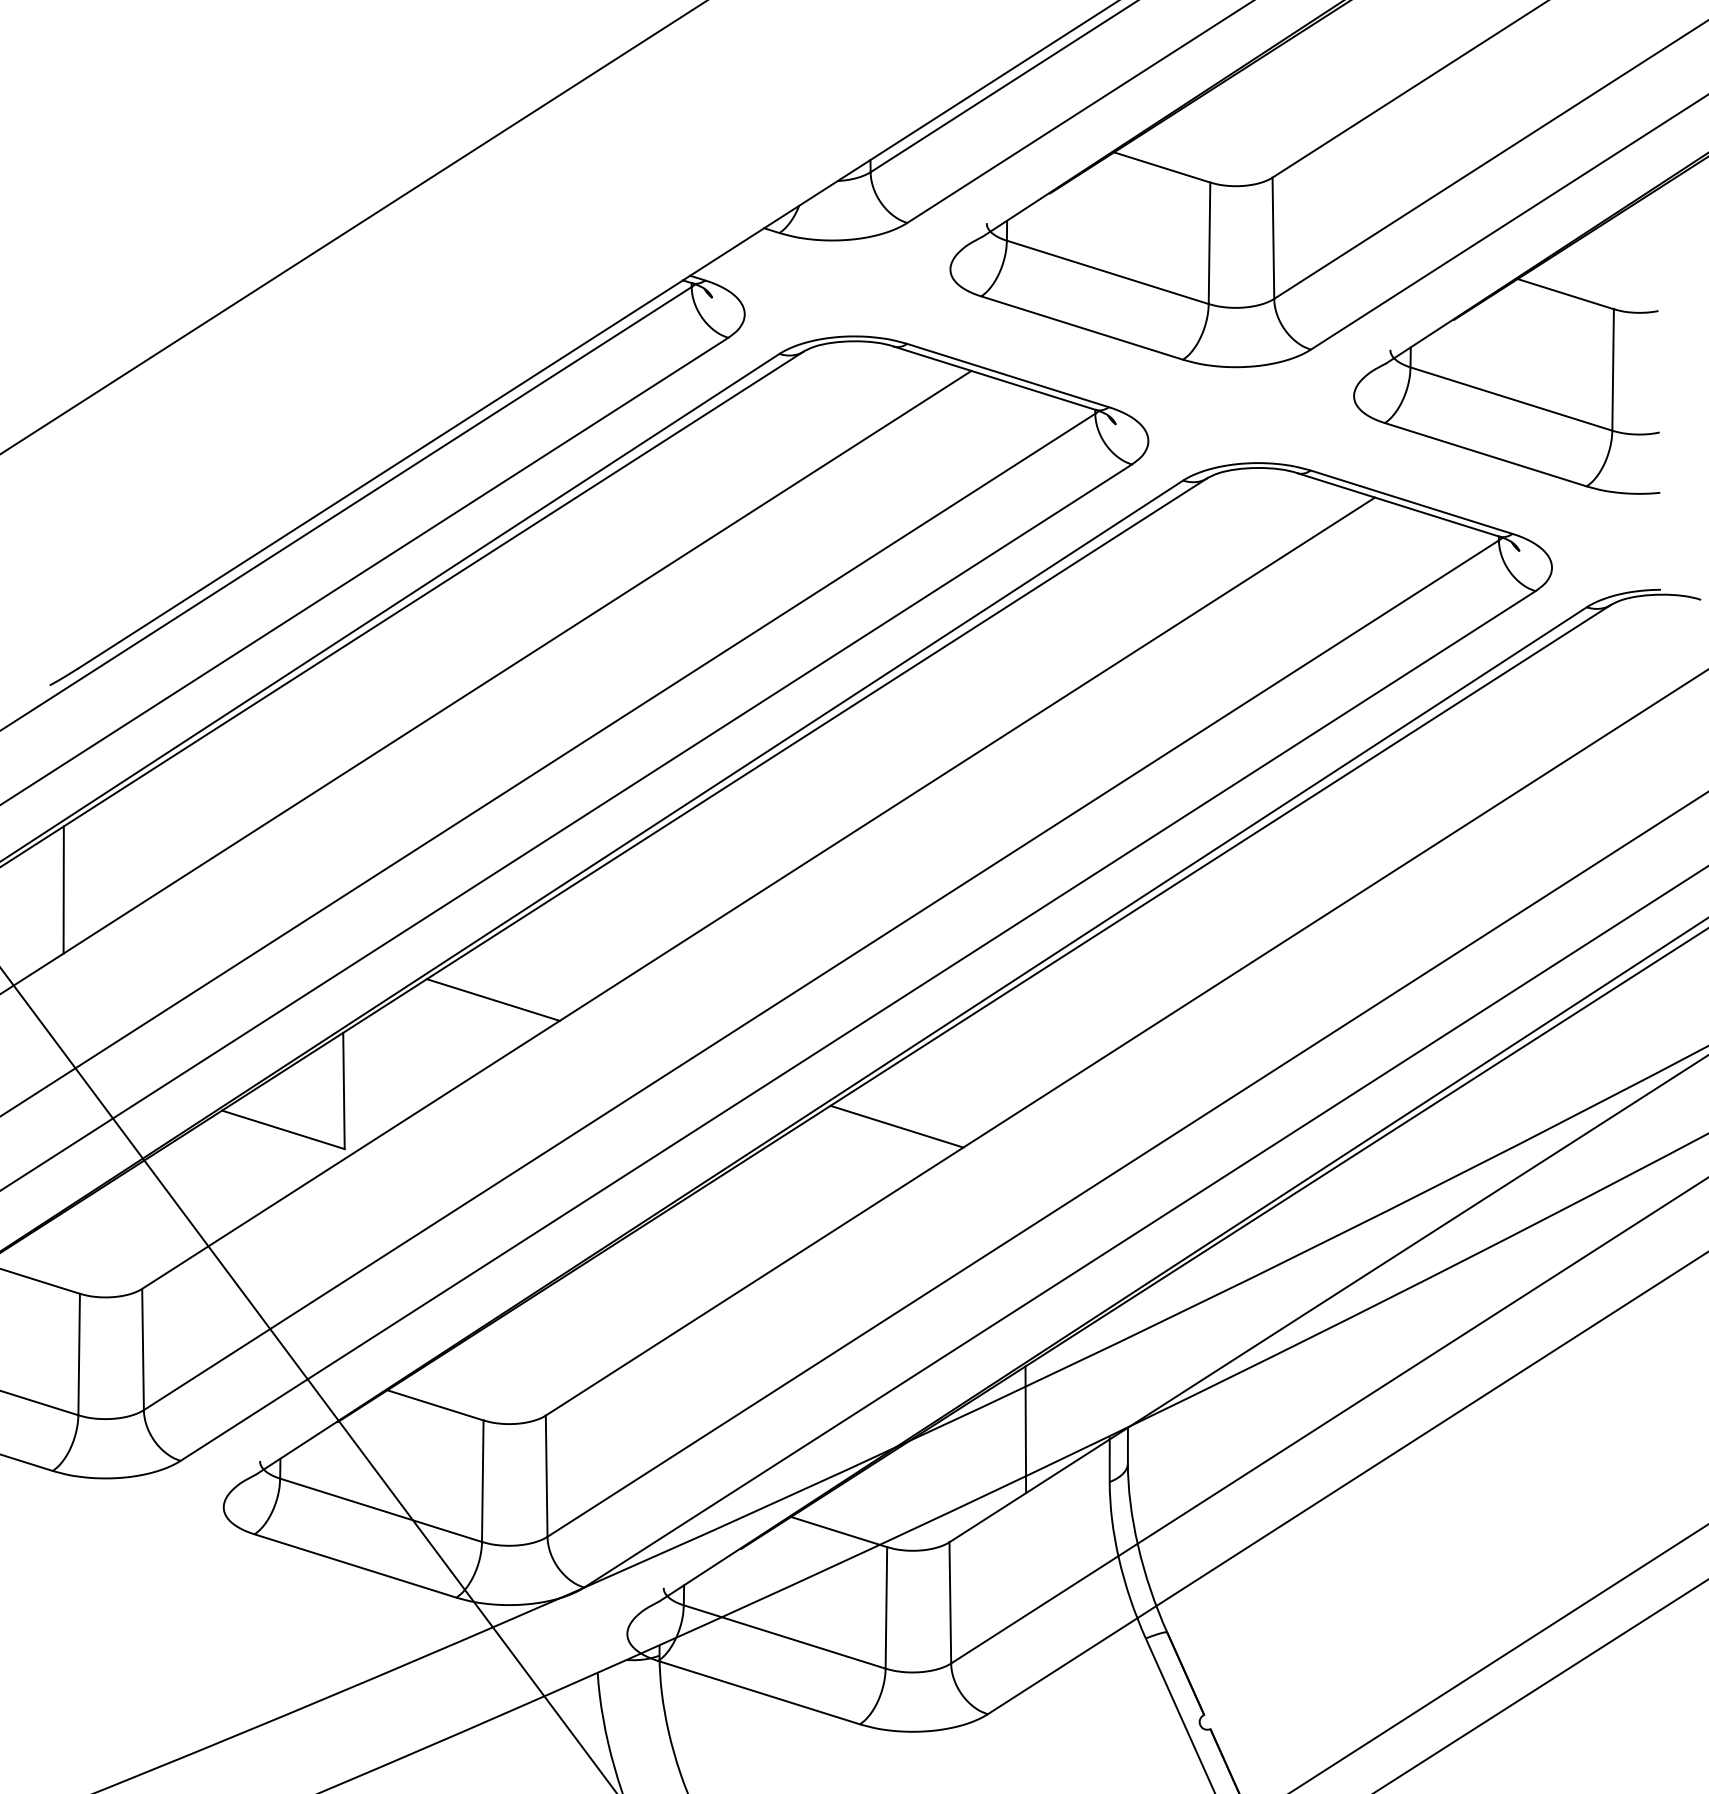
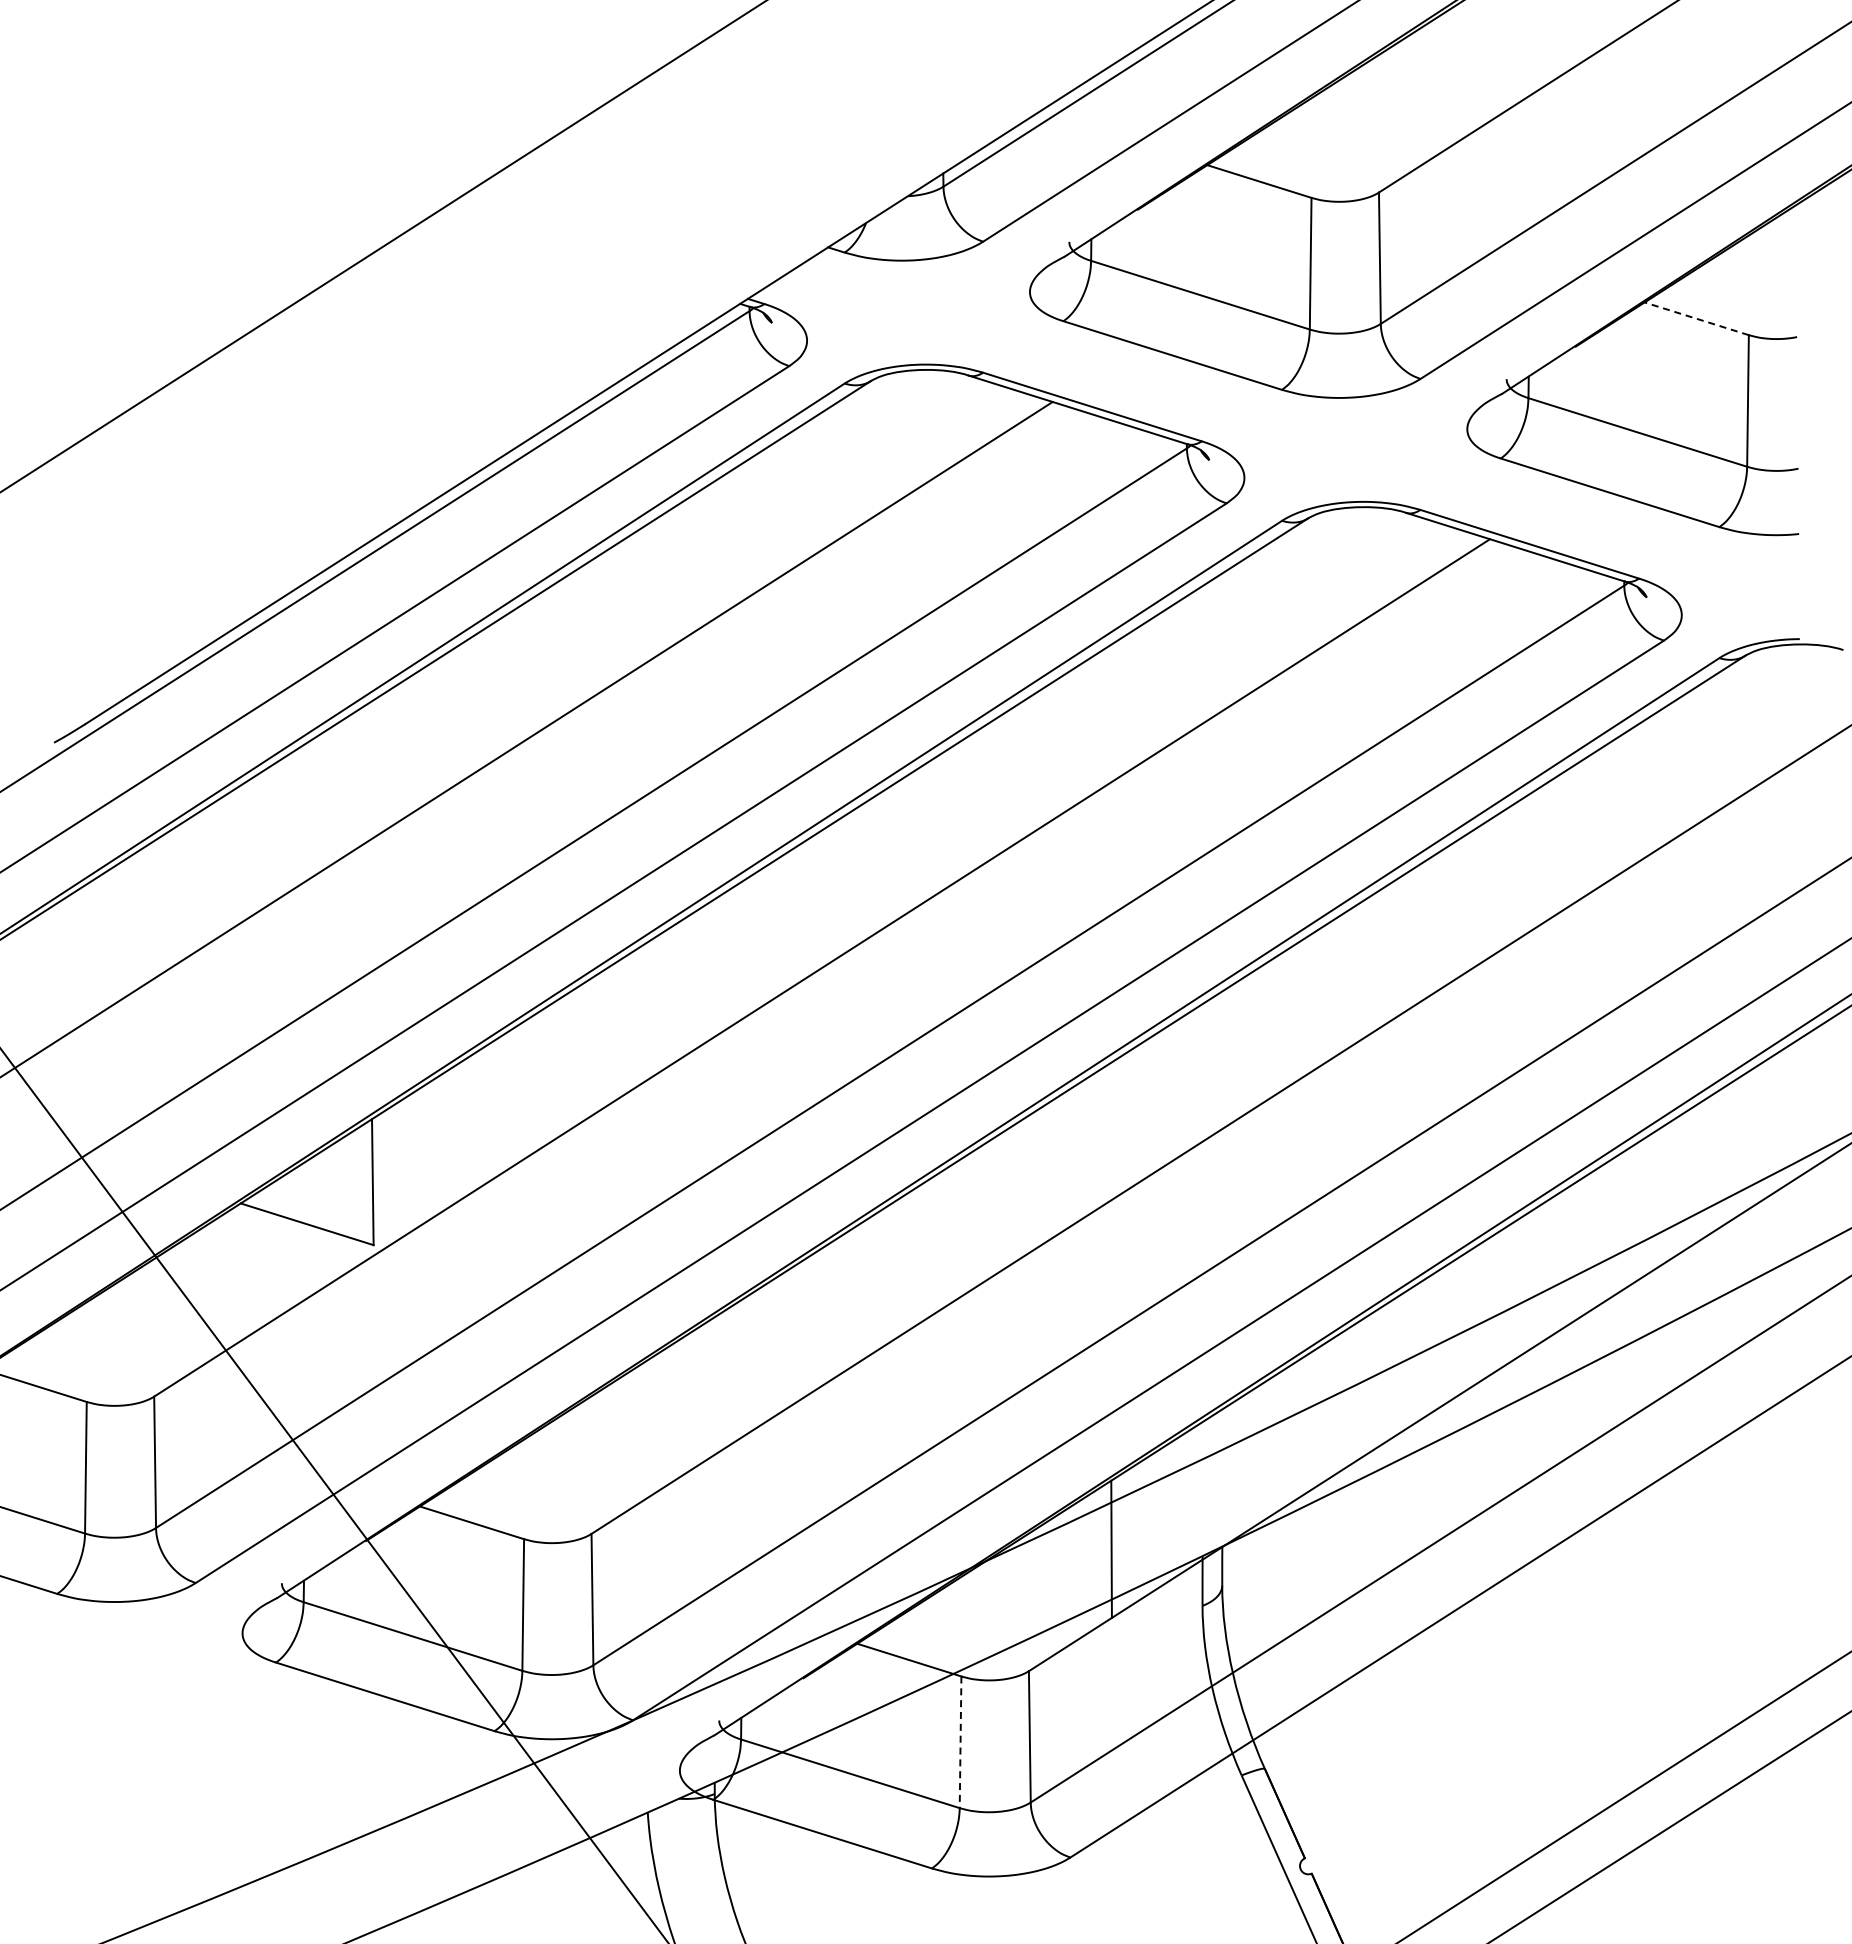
line: (1565, 293) -> (1696, 318), solid -> dashed
line: (64, 890) -> (69, 964), removed
line: (493, 999) -> (534, 1083), removed
line: (897, 1126) -> (972, 1220), removed
line: (886, 1608) -> (960, 1742), solid -> dashed

